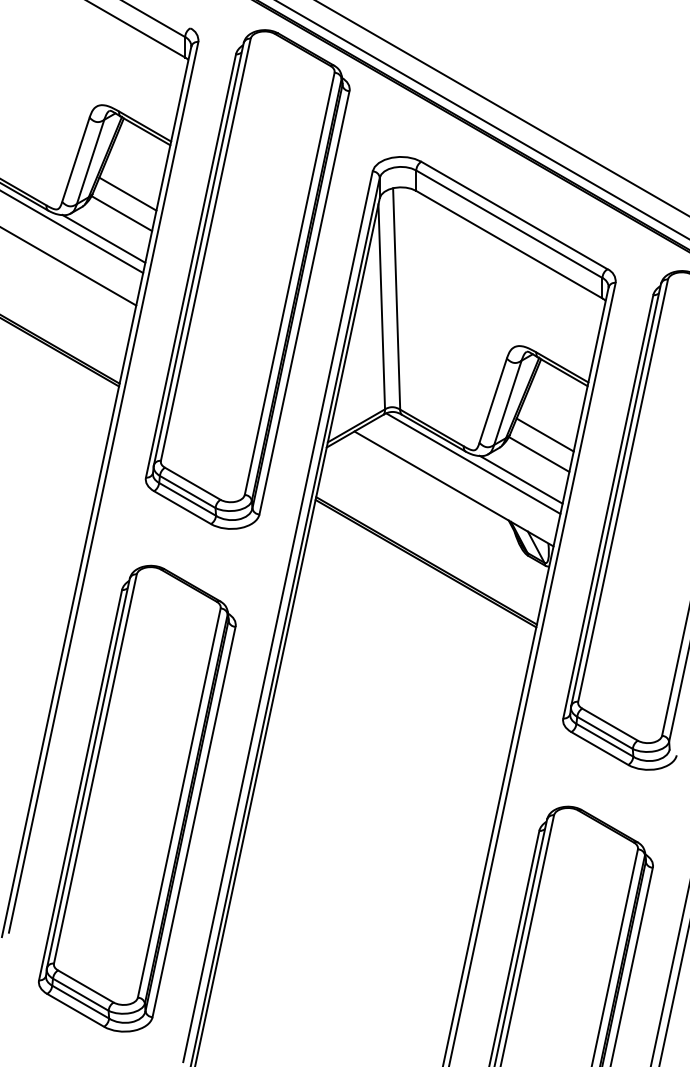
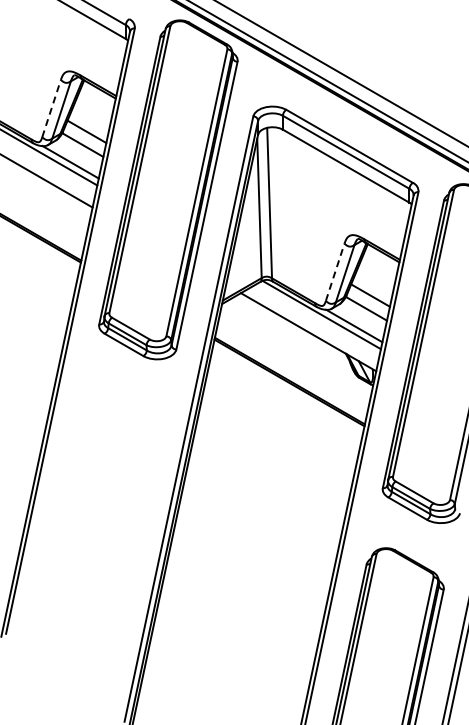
line: (75, 159) -> (51, 108), solid -> dashed
line: (493, 399) -> (335, 271), solid -> dashed
part: (137, 798) -> (93, 542), removed

